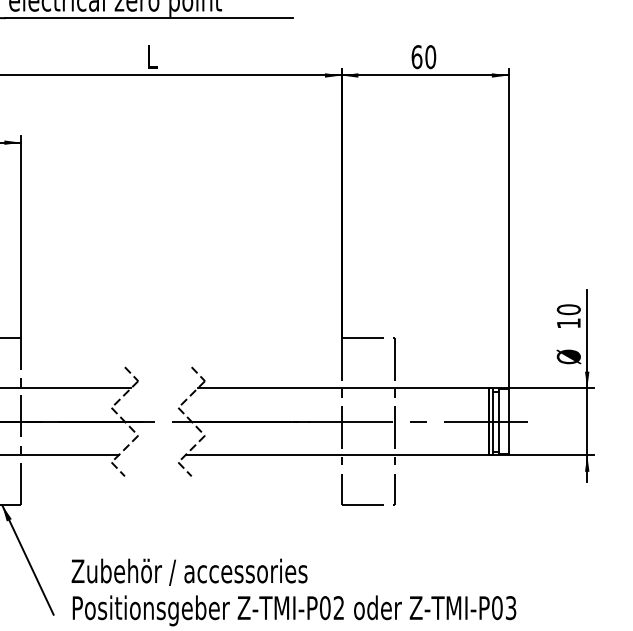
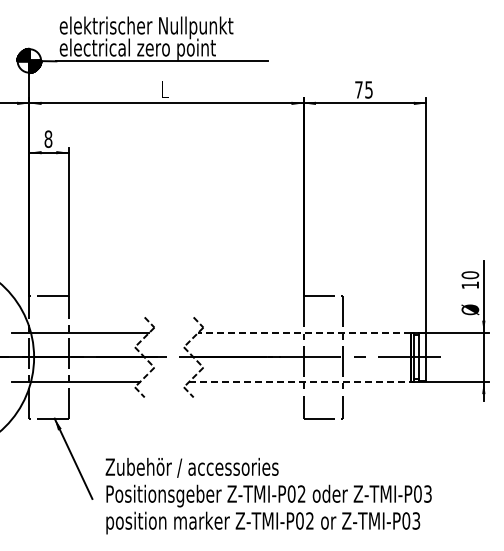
text: (423, 56) -> (363, 89), 60 -> 75
line: (342, 387) -> (304, 332), solid -> dashed
line: (337, 454) -> (300, 381), solid -> dashed

